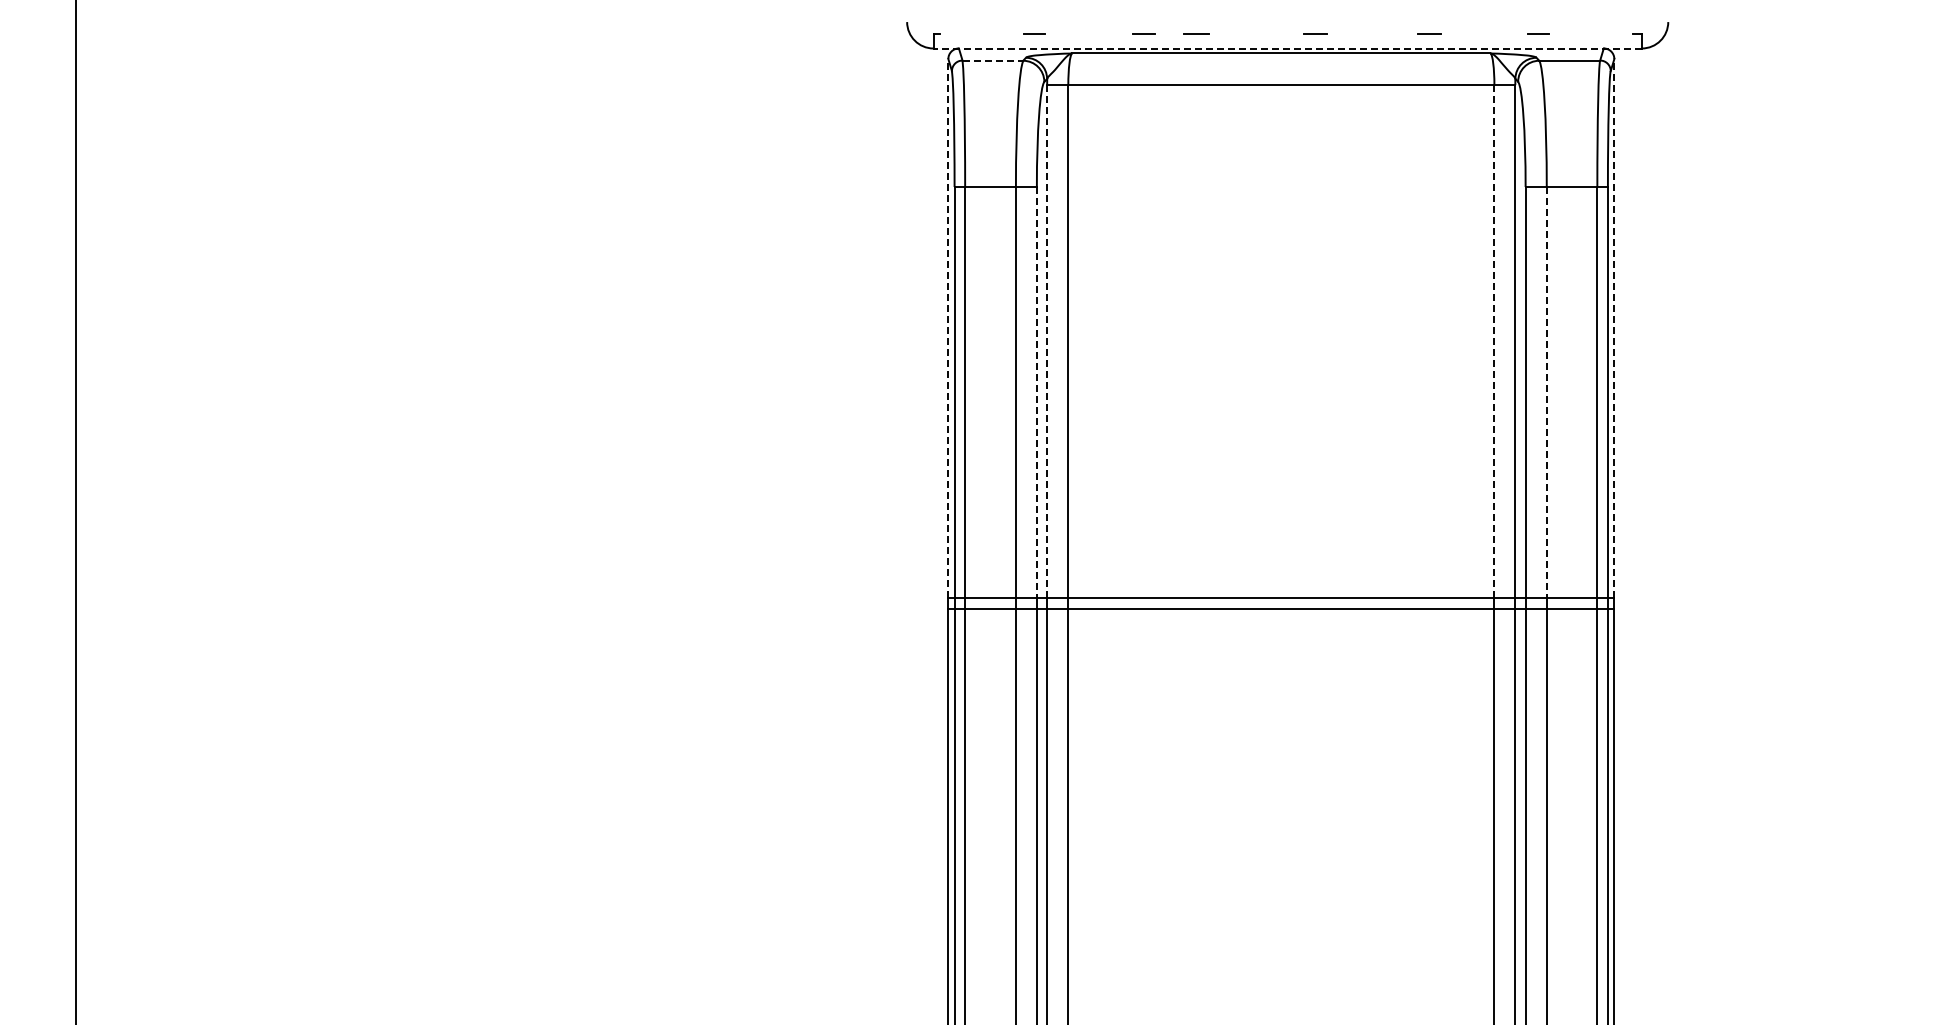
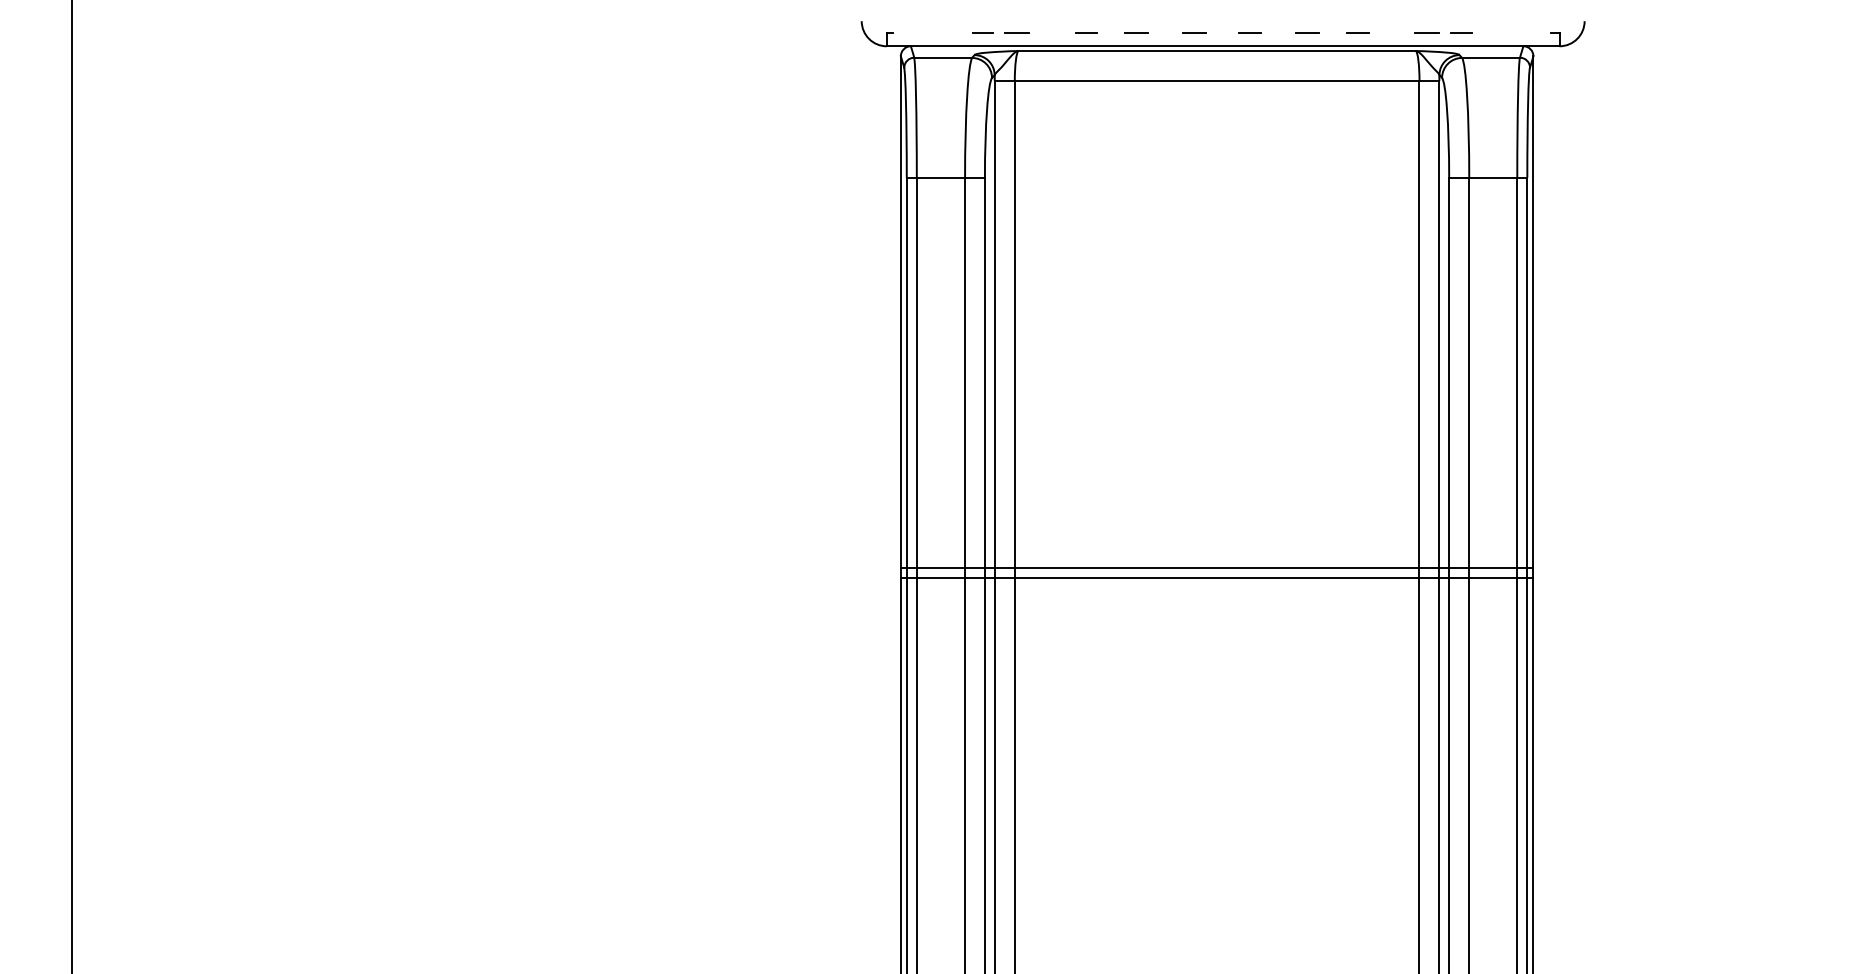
line: (1257, 33) -> (1194, 32), added
line: (1070, 34) -> (1016, 32), added
line: (1376, 34) -> (1307, 32), added
line: (1502, 34) -> (1427, 32), added
line: (1287, 48) -> (1222, 46), dashed -> solid
line: (993, 60) -> (943, 57), dashed -> solid
line: (948, 328) -> (901, 312), dashed -> solid
line: (1614, 328) -> (1533, 312), dashed -> solid
line: (1047, 341) -> (995, 324), dashed -> solid
line: (1494, 341) -> (1419, 324), dashed -> solid
line: (1036, 392) -> (984, 373), dashed -> solid
line: (1546, 392) -> (1468, 373), dashed -> solid

